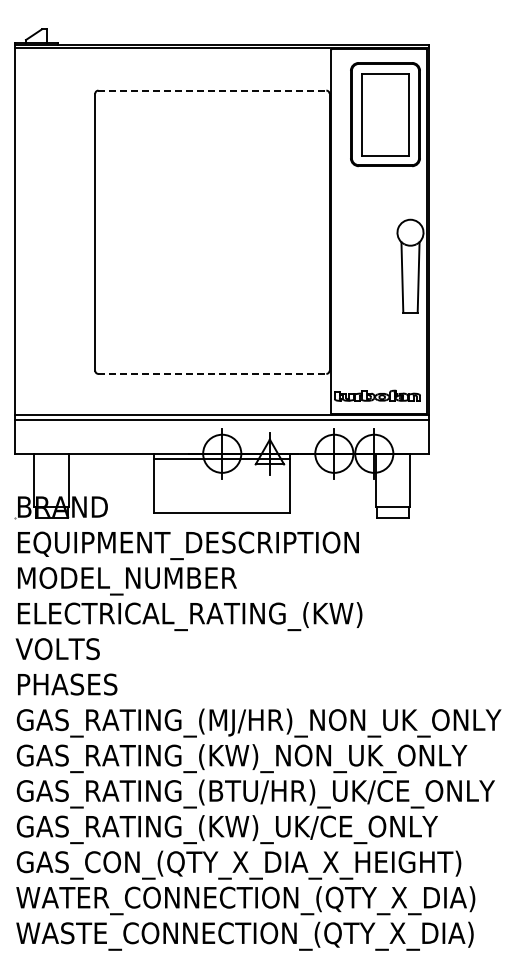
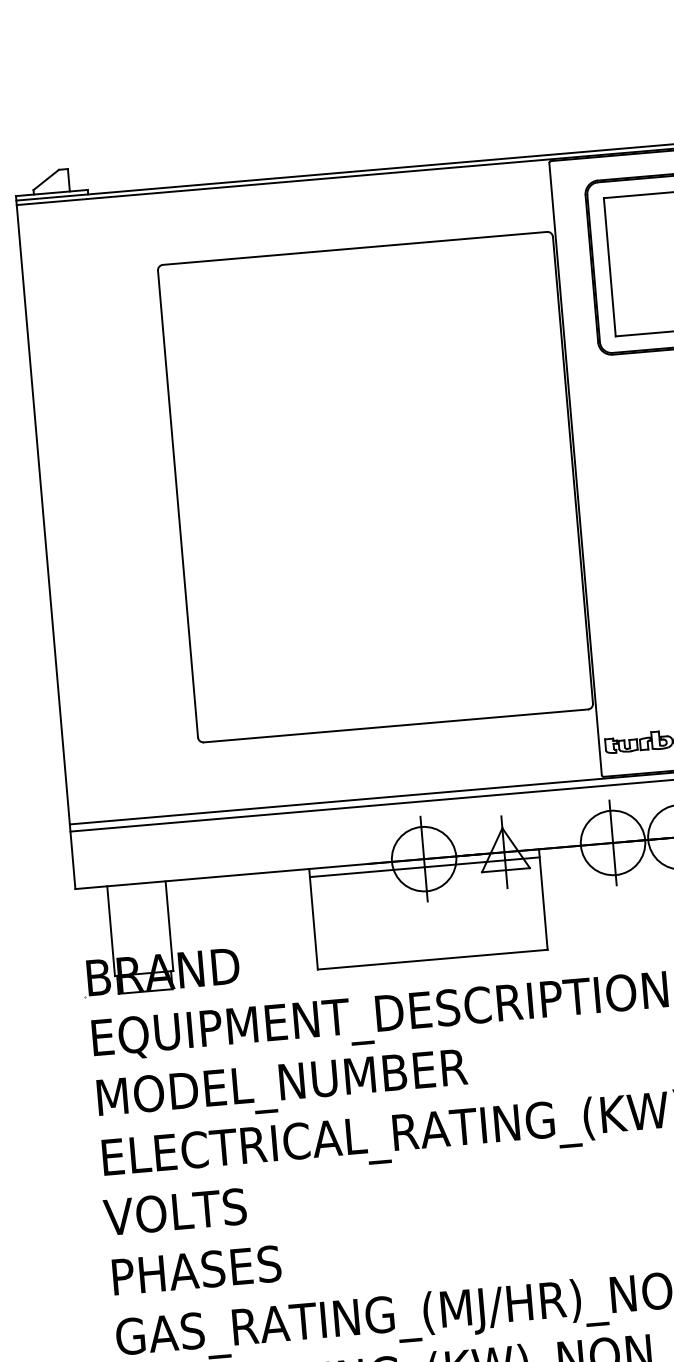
line: (212, 90) -> (355, 248), dashed -> solid
line: (212, 373) -> (396, 725), dashed -> solid

